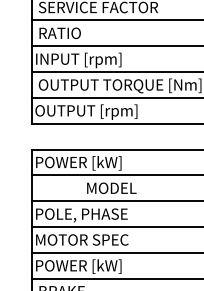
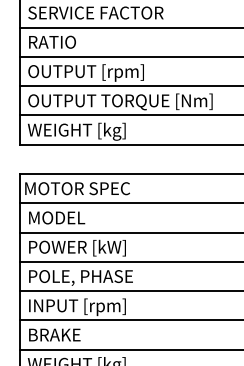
text: (88, 59) -> (84, 72), INPUT [rpm] -> OUTPUT [rpm]
text: (86, 112) -> (82, 131), OUTPUT [rpm] -> WEIGHT [kg]
text: (83, 163) -> (78, 189), POWER [kW] -> MOTOR SPEC
text: (112, 187) -> (57, 217), moved
text: (82, 214) -> (77, 247), POLE, PHASE -> POWER [kW]
text: (83, 240) -> (78, 277), MOTOR SPEC -> POLE, PHASE
text: (80, 267) -> (75, 307), POWER [kW] -> INPUT [rpm]

